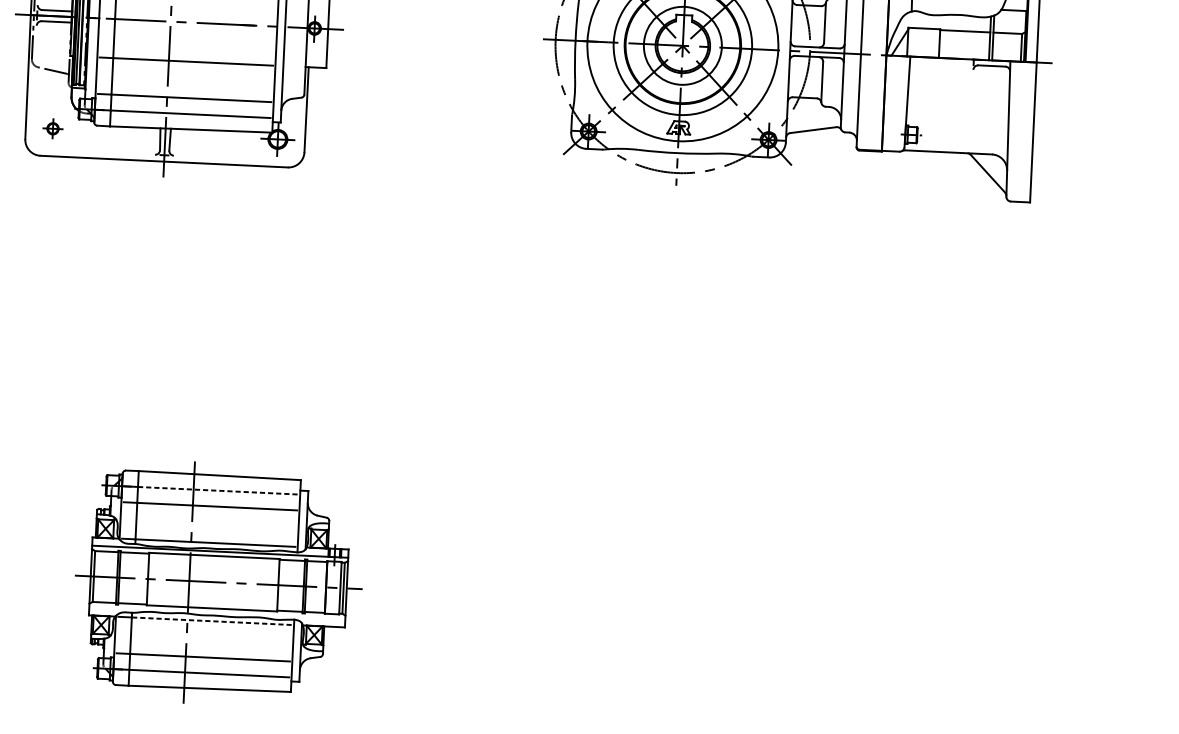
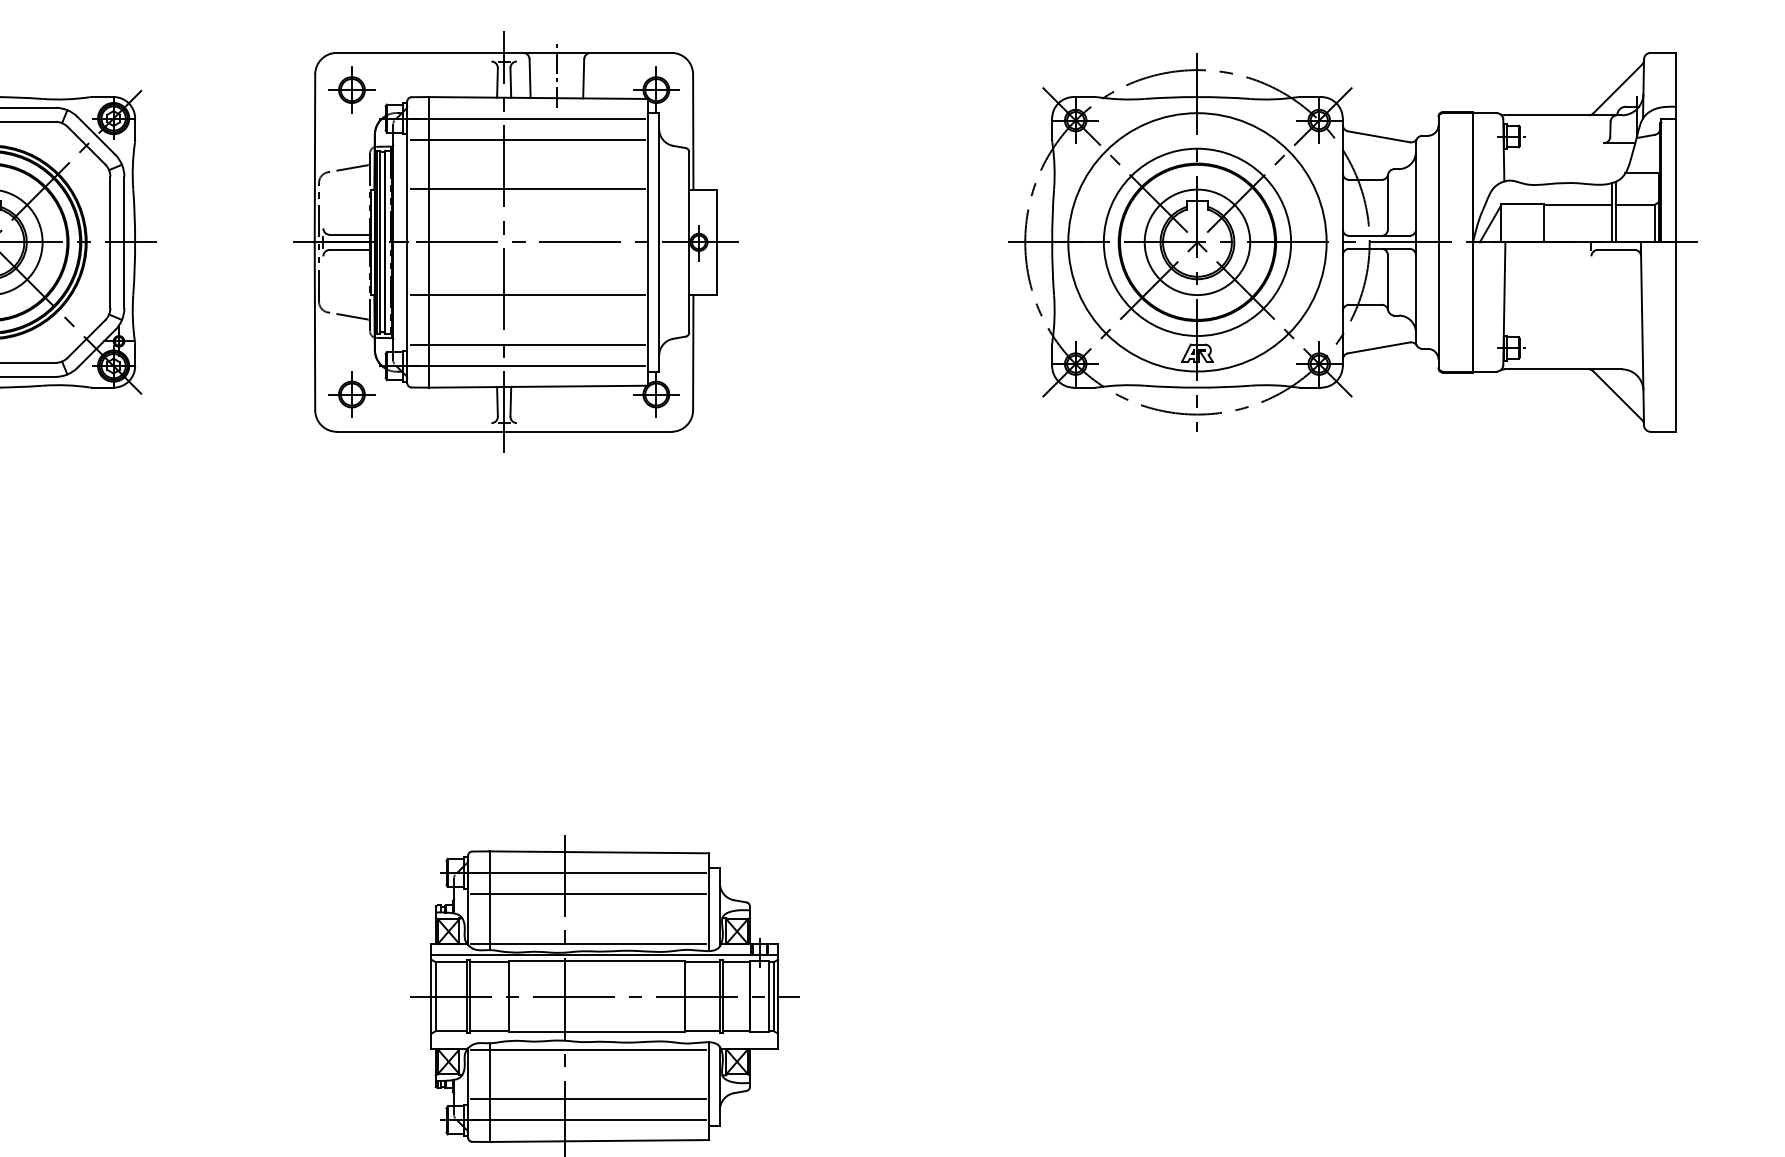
part: (52, 128) -> (351, 394), size x1.67
line: (218, 490) -> (598, 872), dashed -> solid
line: (211, 621) -> (597, 1049), dashed -> solid

